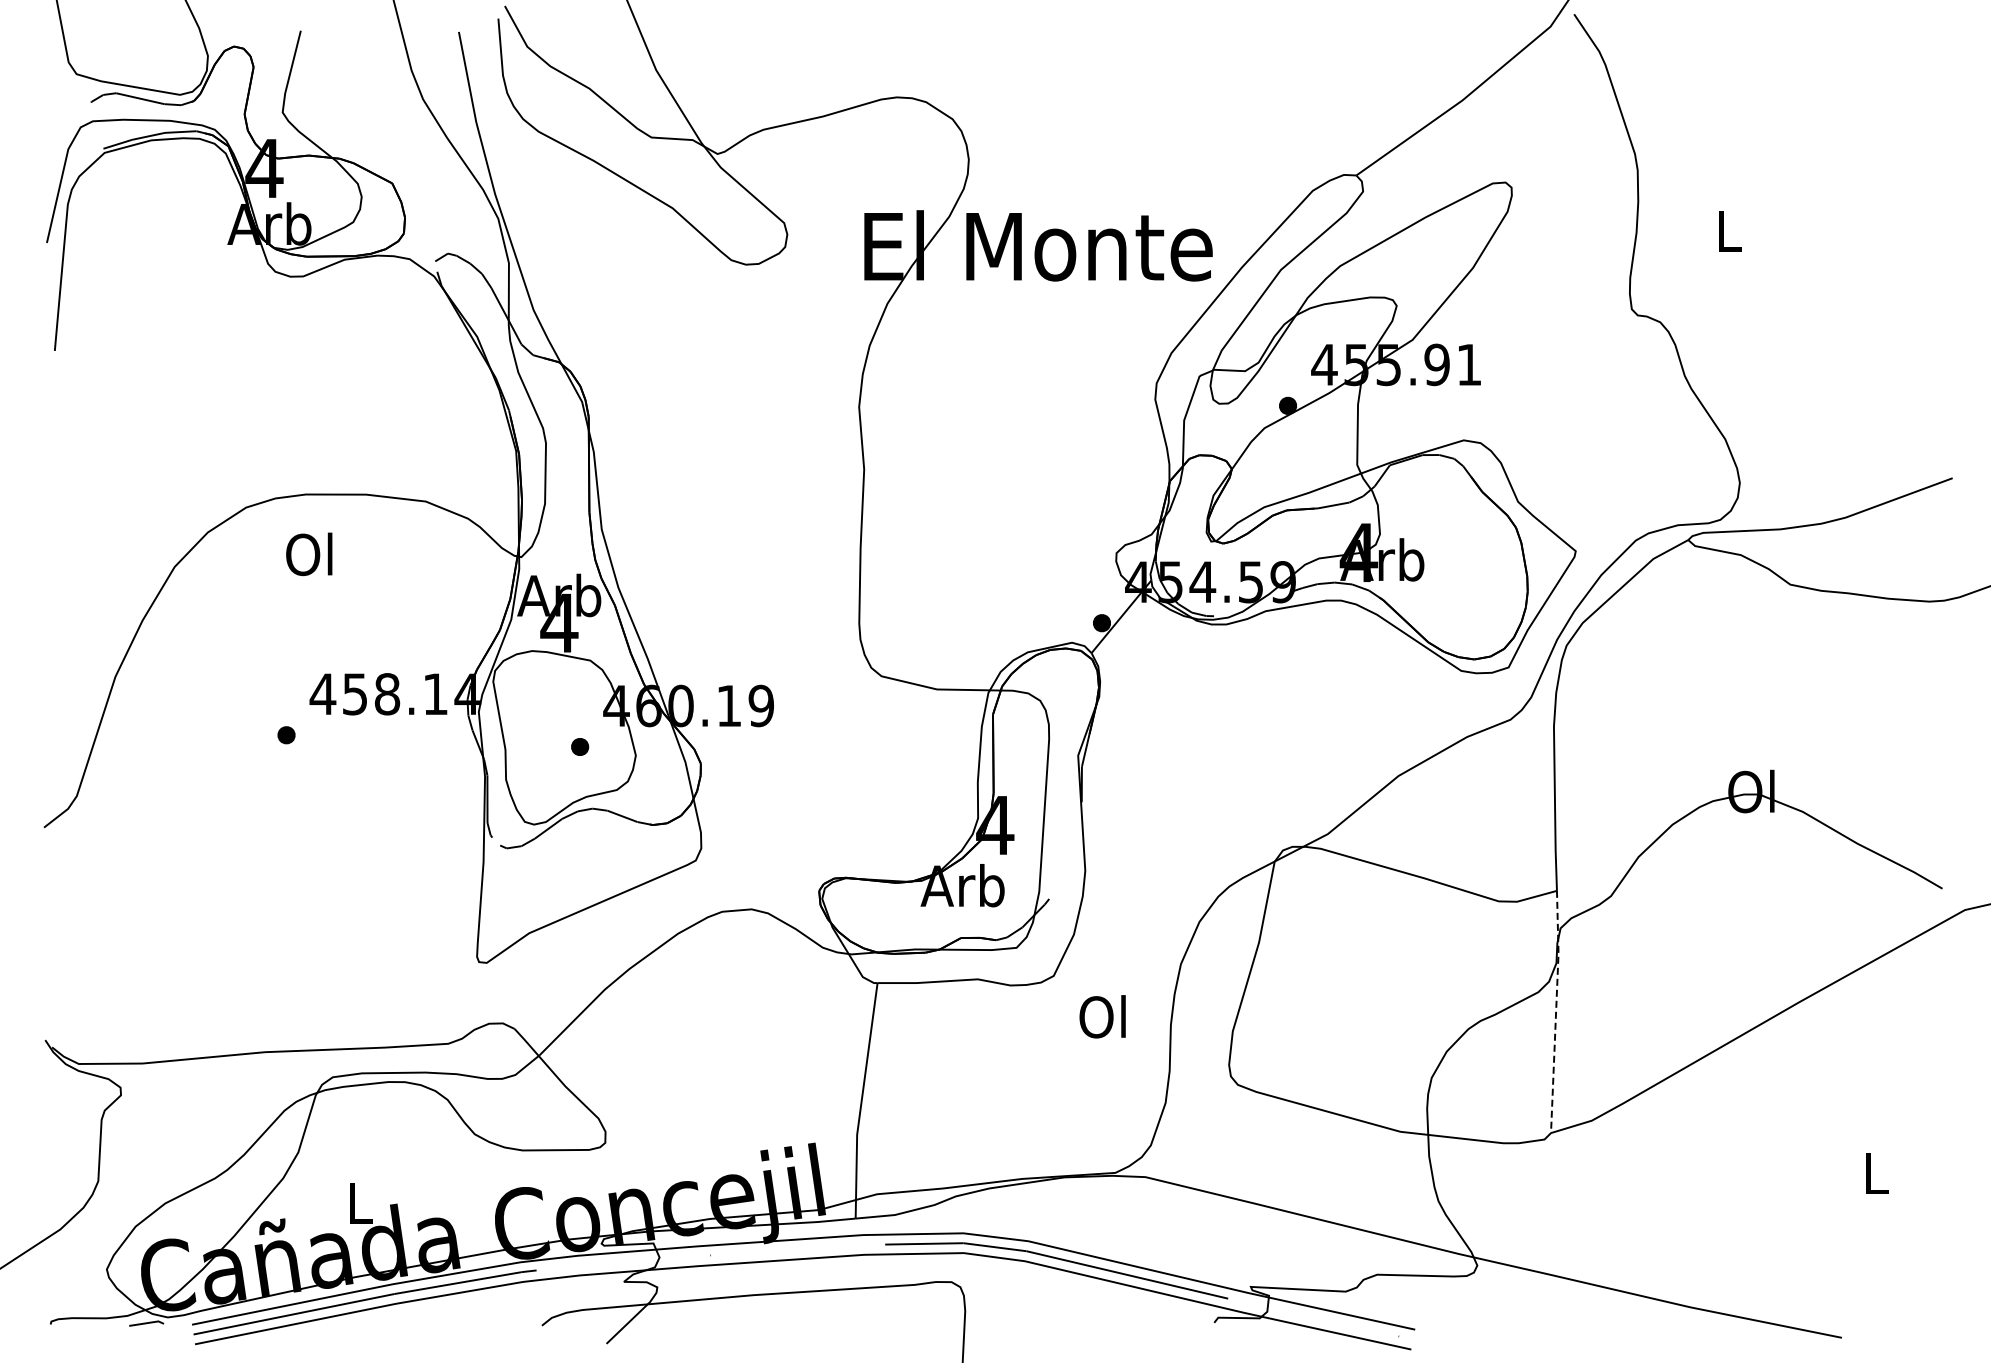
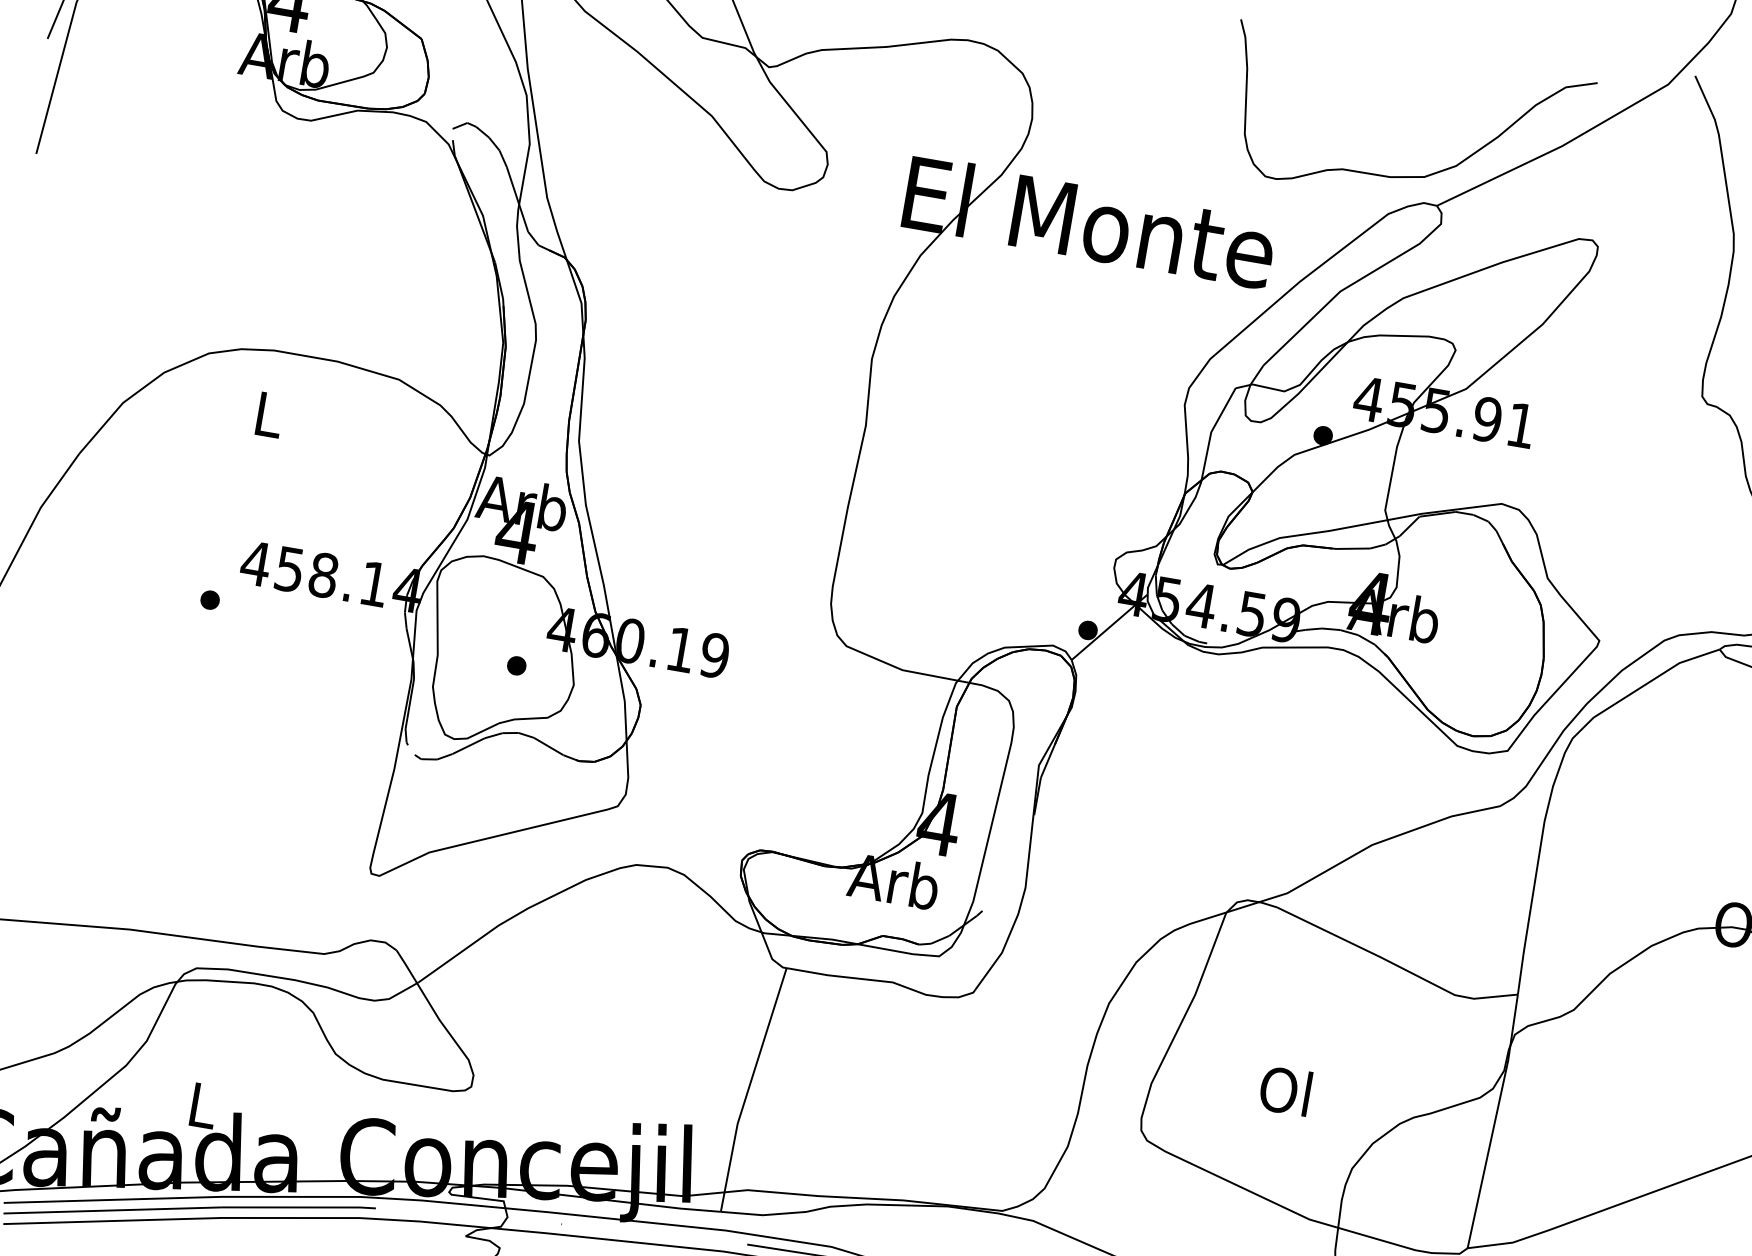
curve: (1323, 152) -> (1406, 175), added
text: (309, 554) -> (267, 414), Ol -> L
line: (1556, 1011) -> (1495, 1121), dashed -> solid
text: (1102, 1016) -> (1285, 1090), moved

